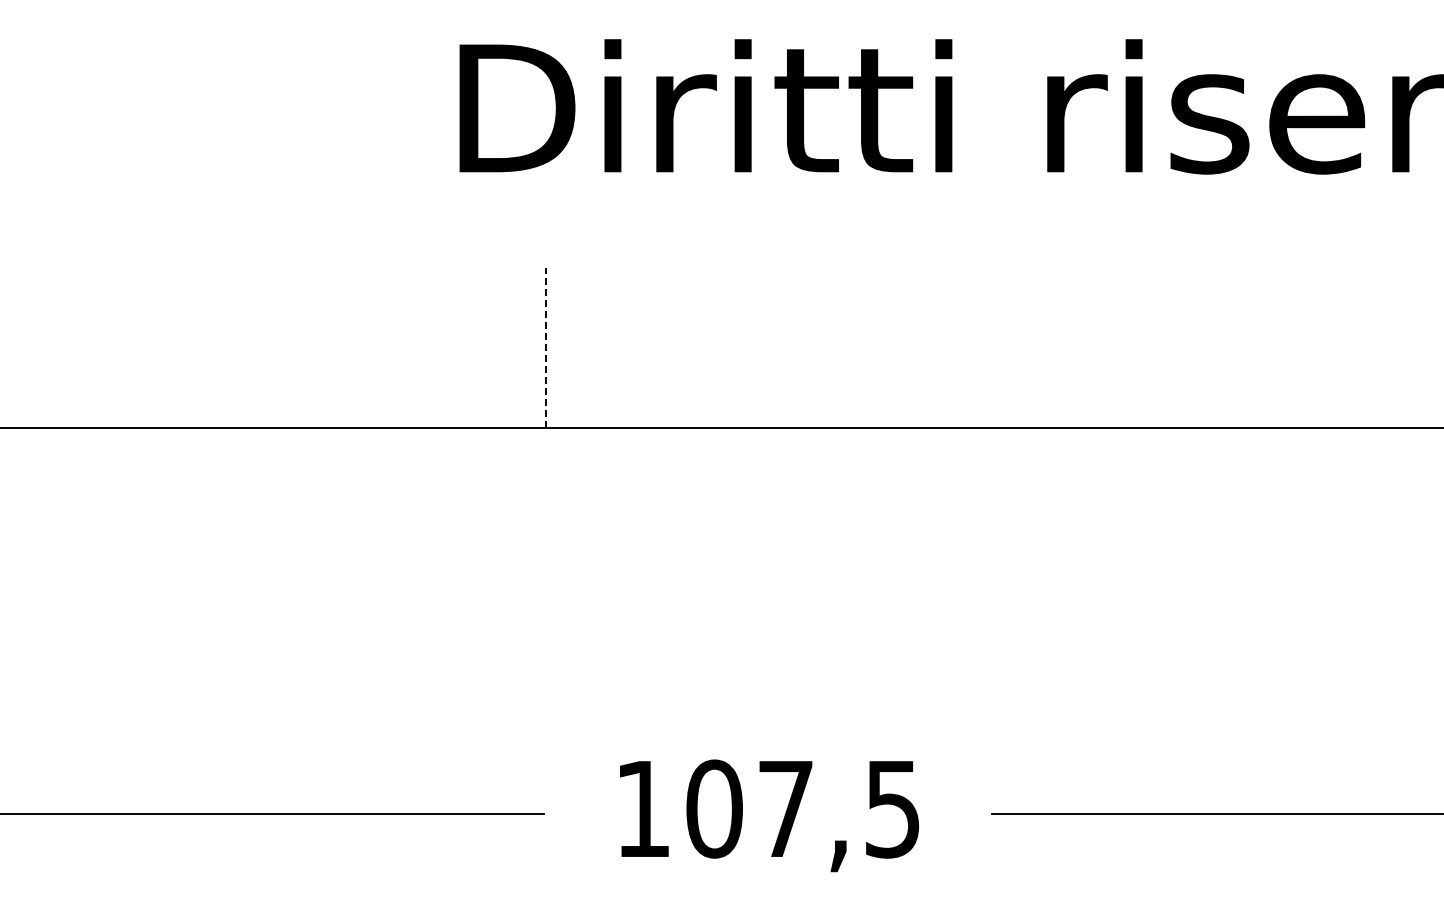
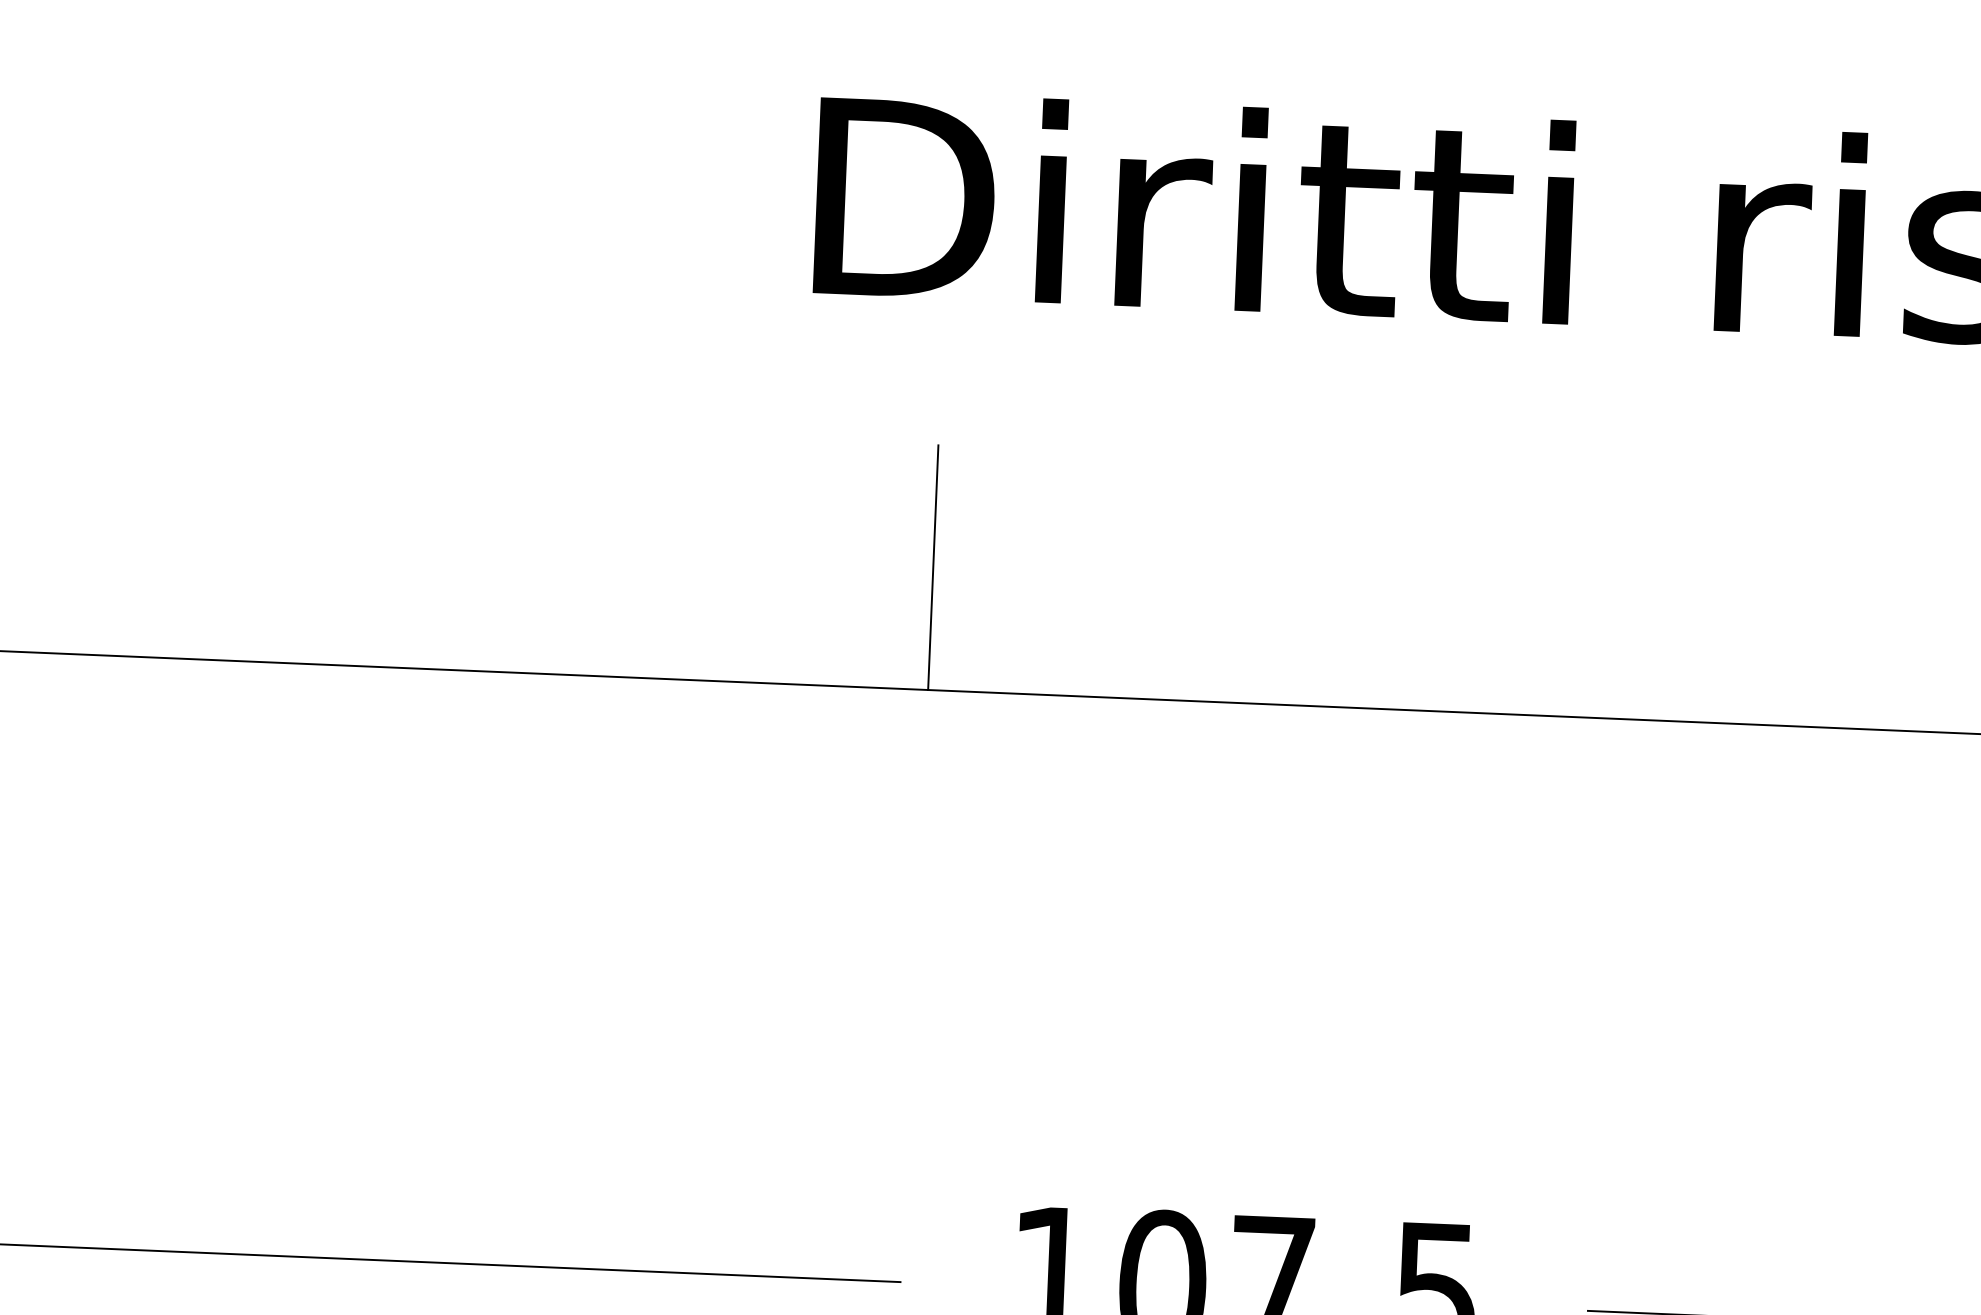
line: (545, 347) -> (933, 567), dashed -> solid

